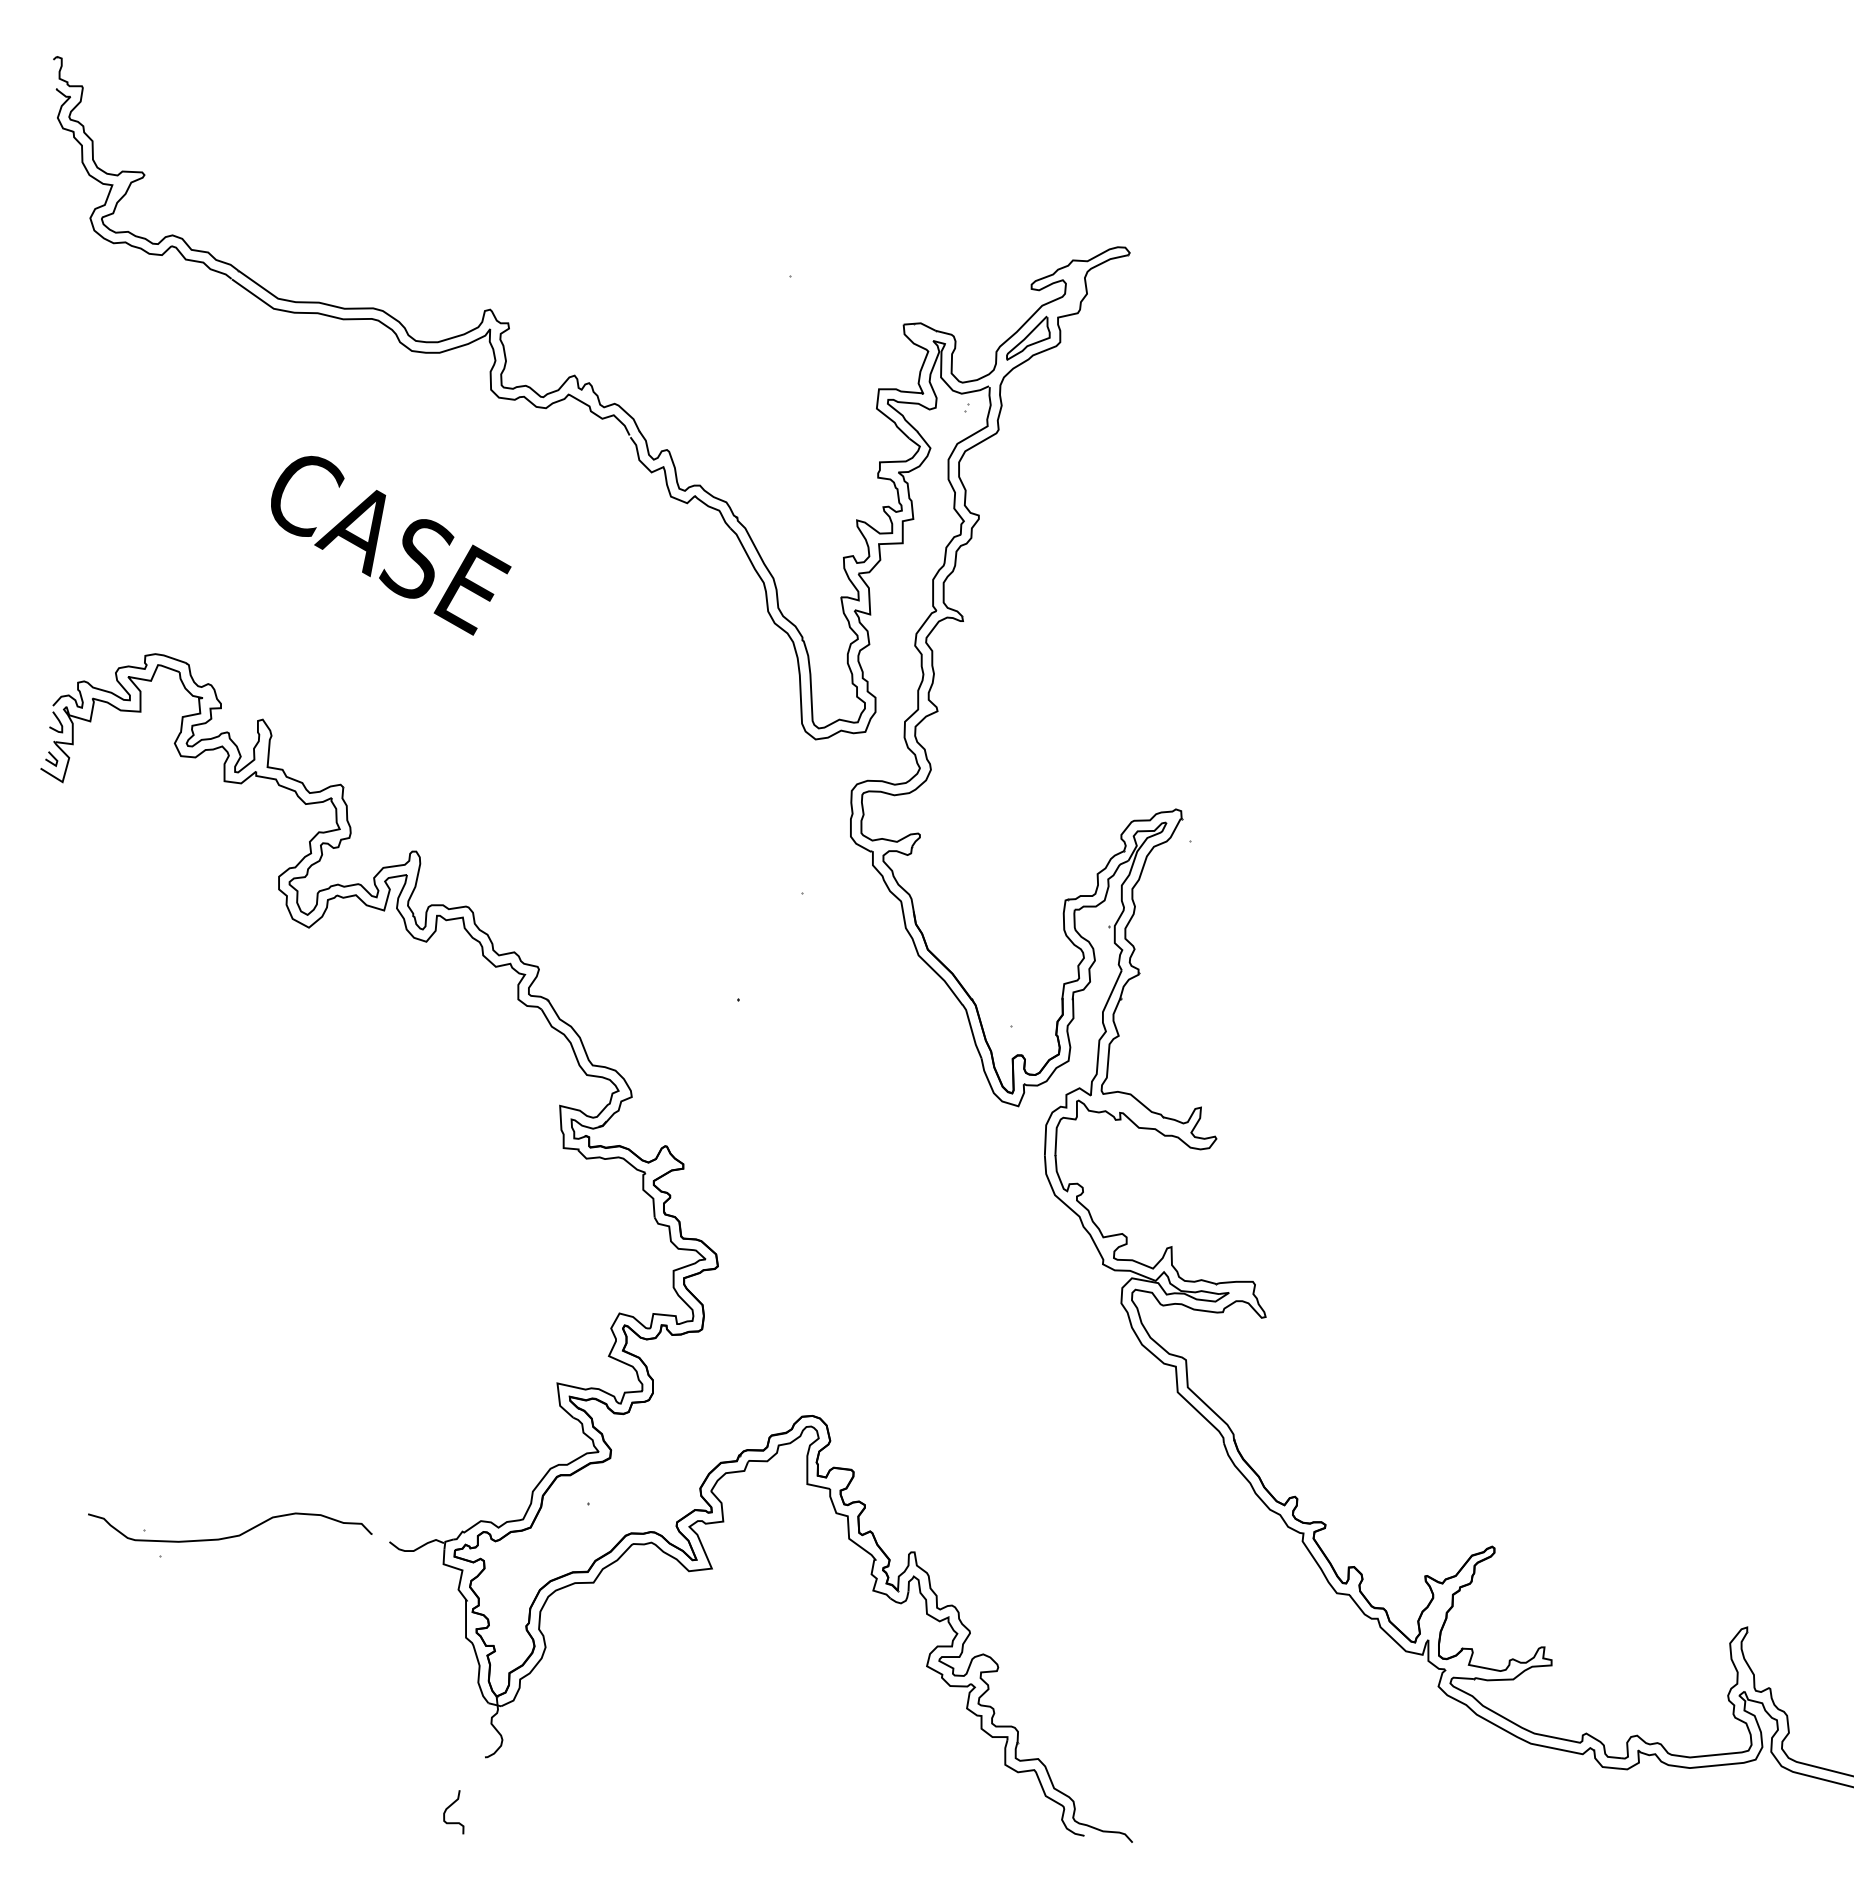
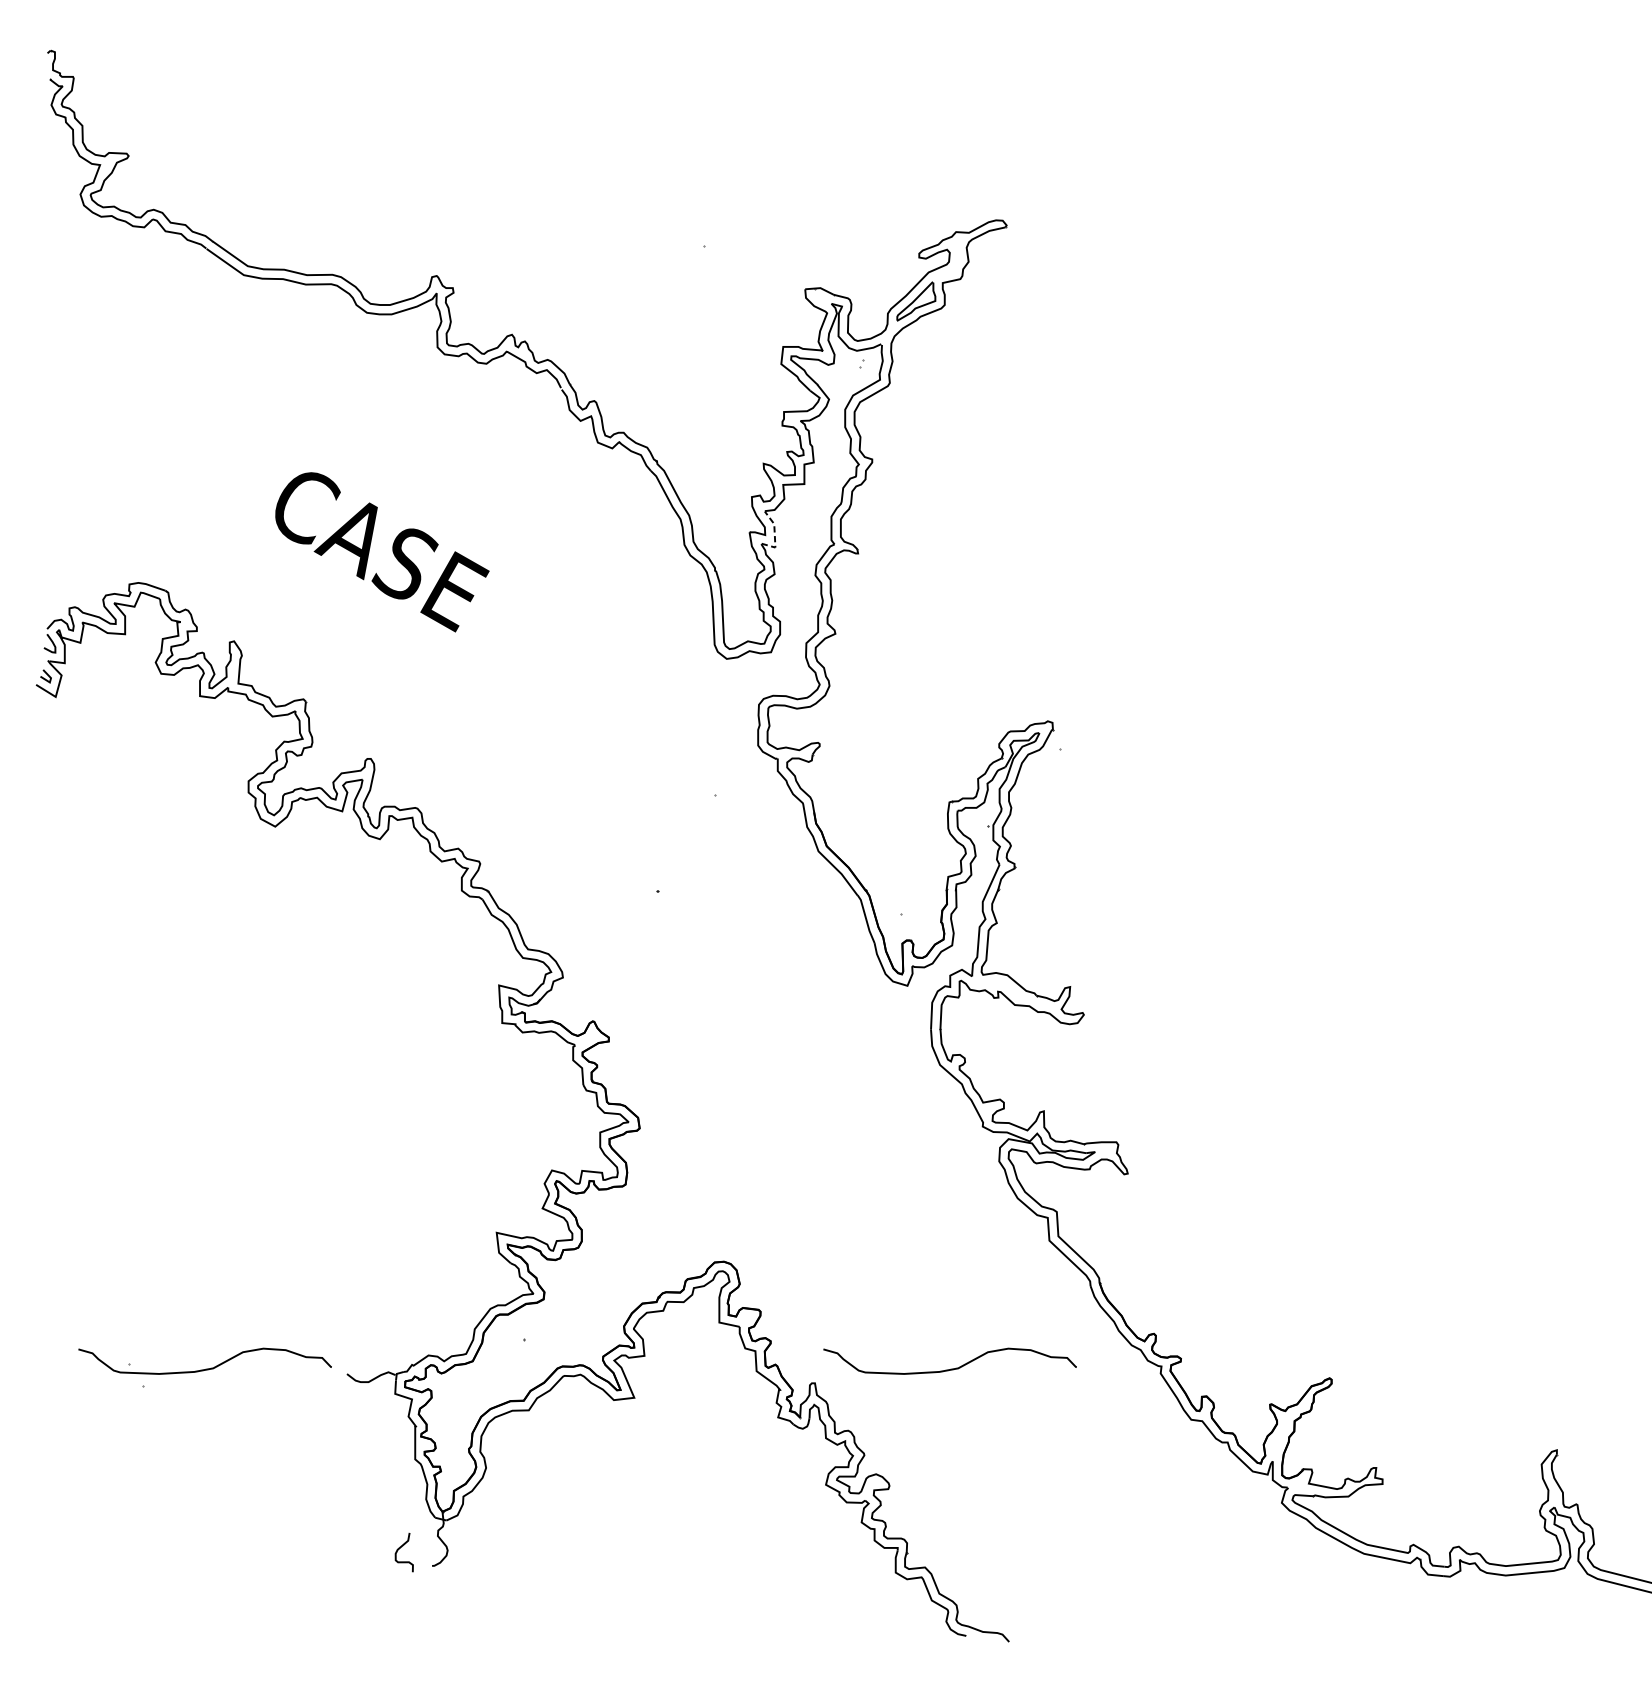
text: (391, 545) -> (382, 552), moved
line: (869, 600) -> (774, 535), solid -> dashed
curve: (1069, 1535) -> (952, 1368), added
curve: (449, 1807) -> (400, 1548), moved

